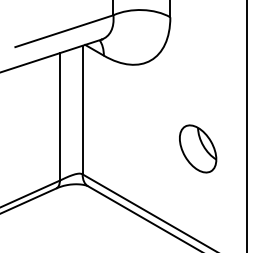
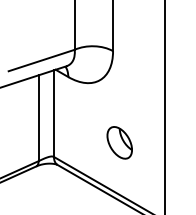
part: (197, 148) -> (119, 142), moved

